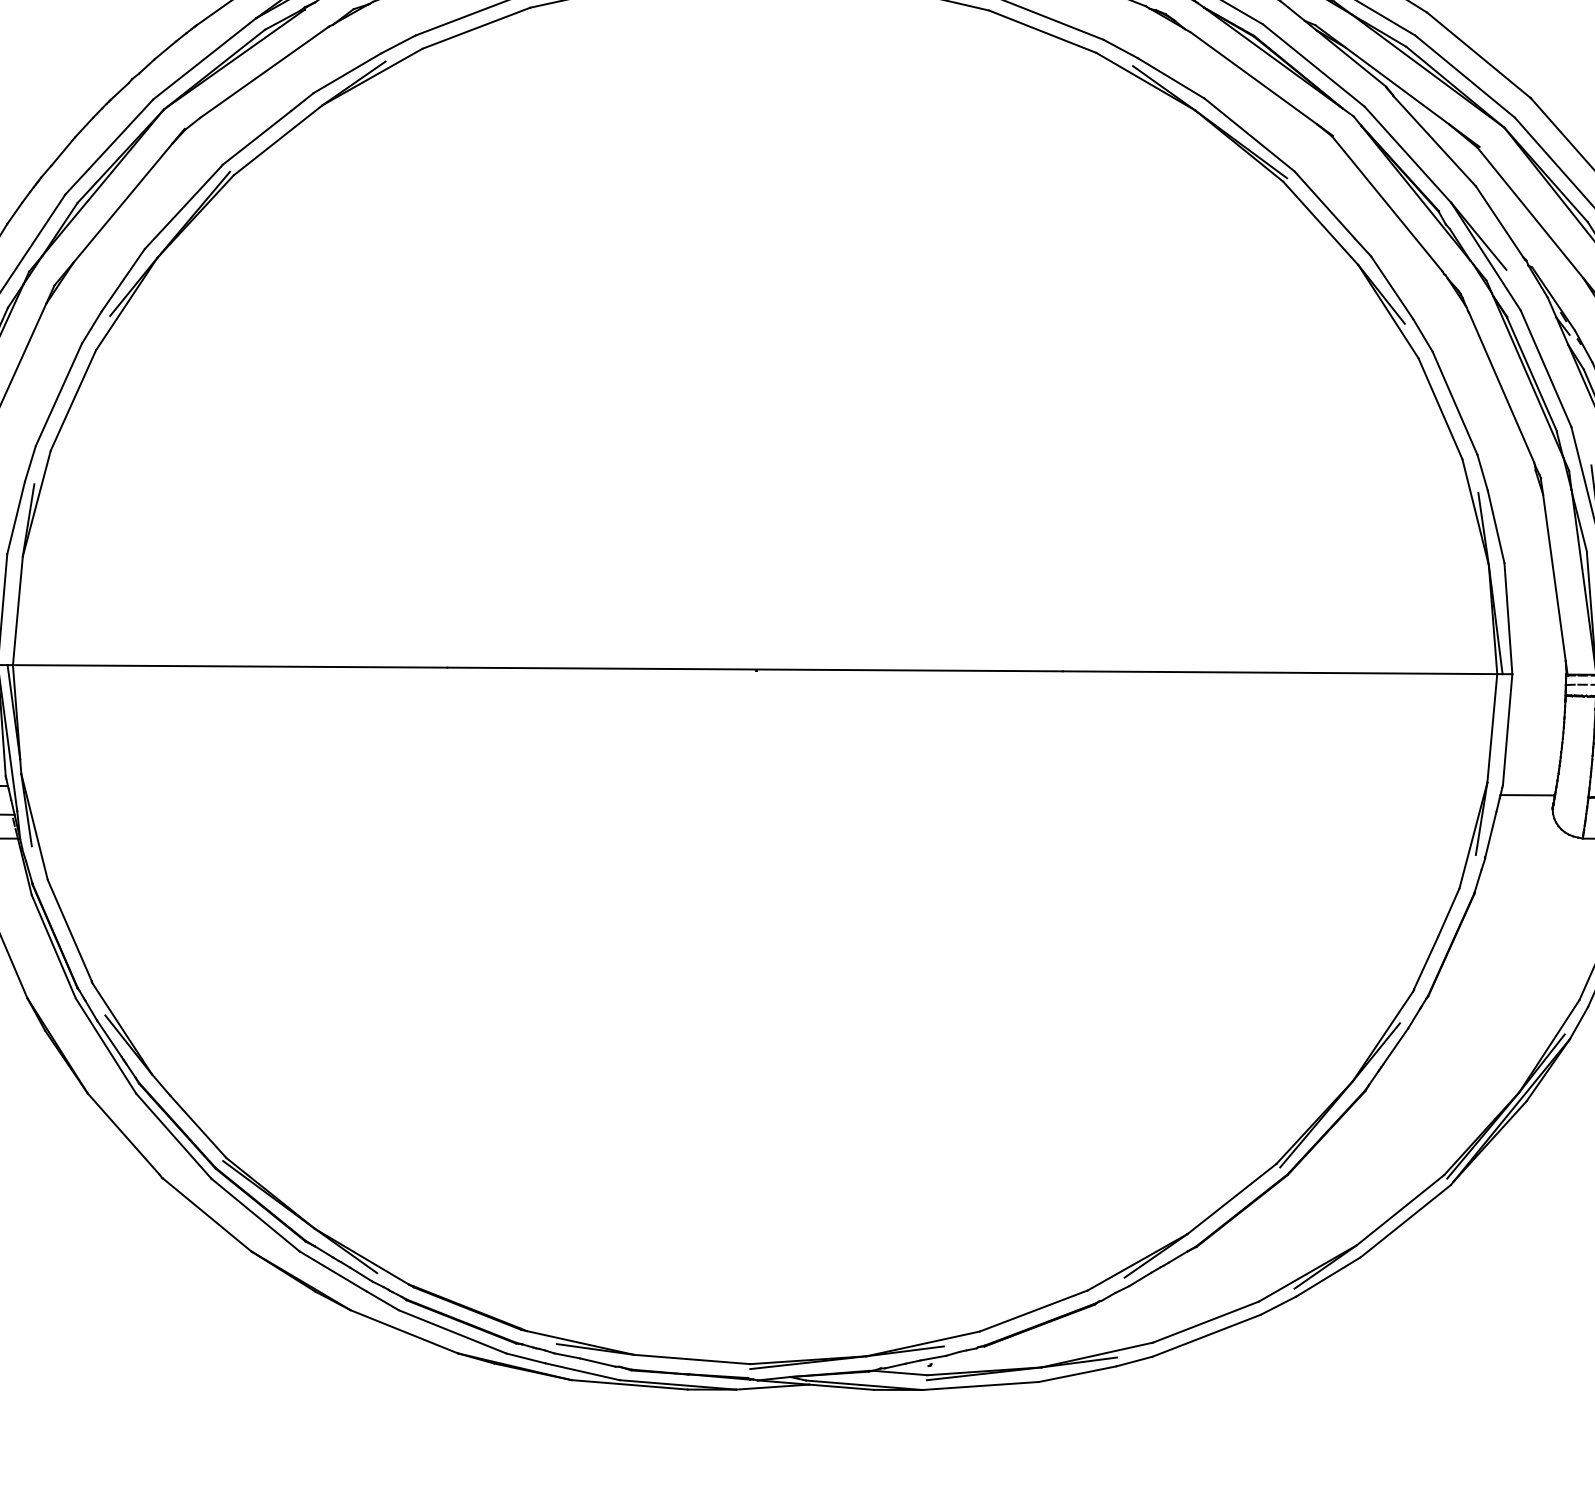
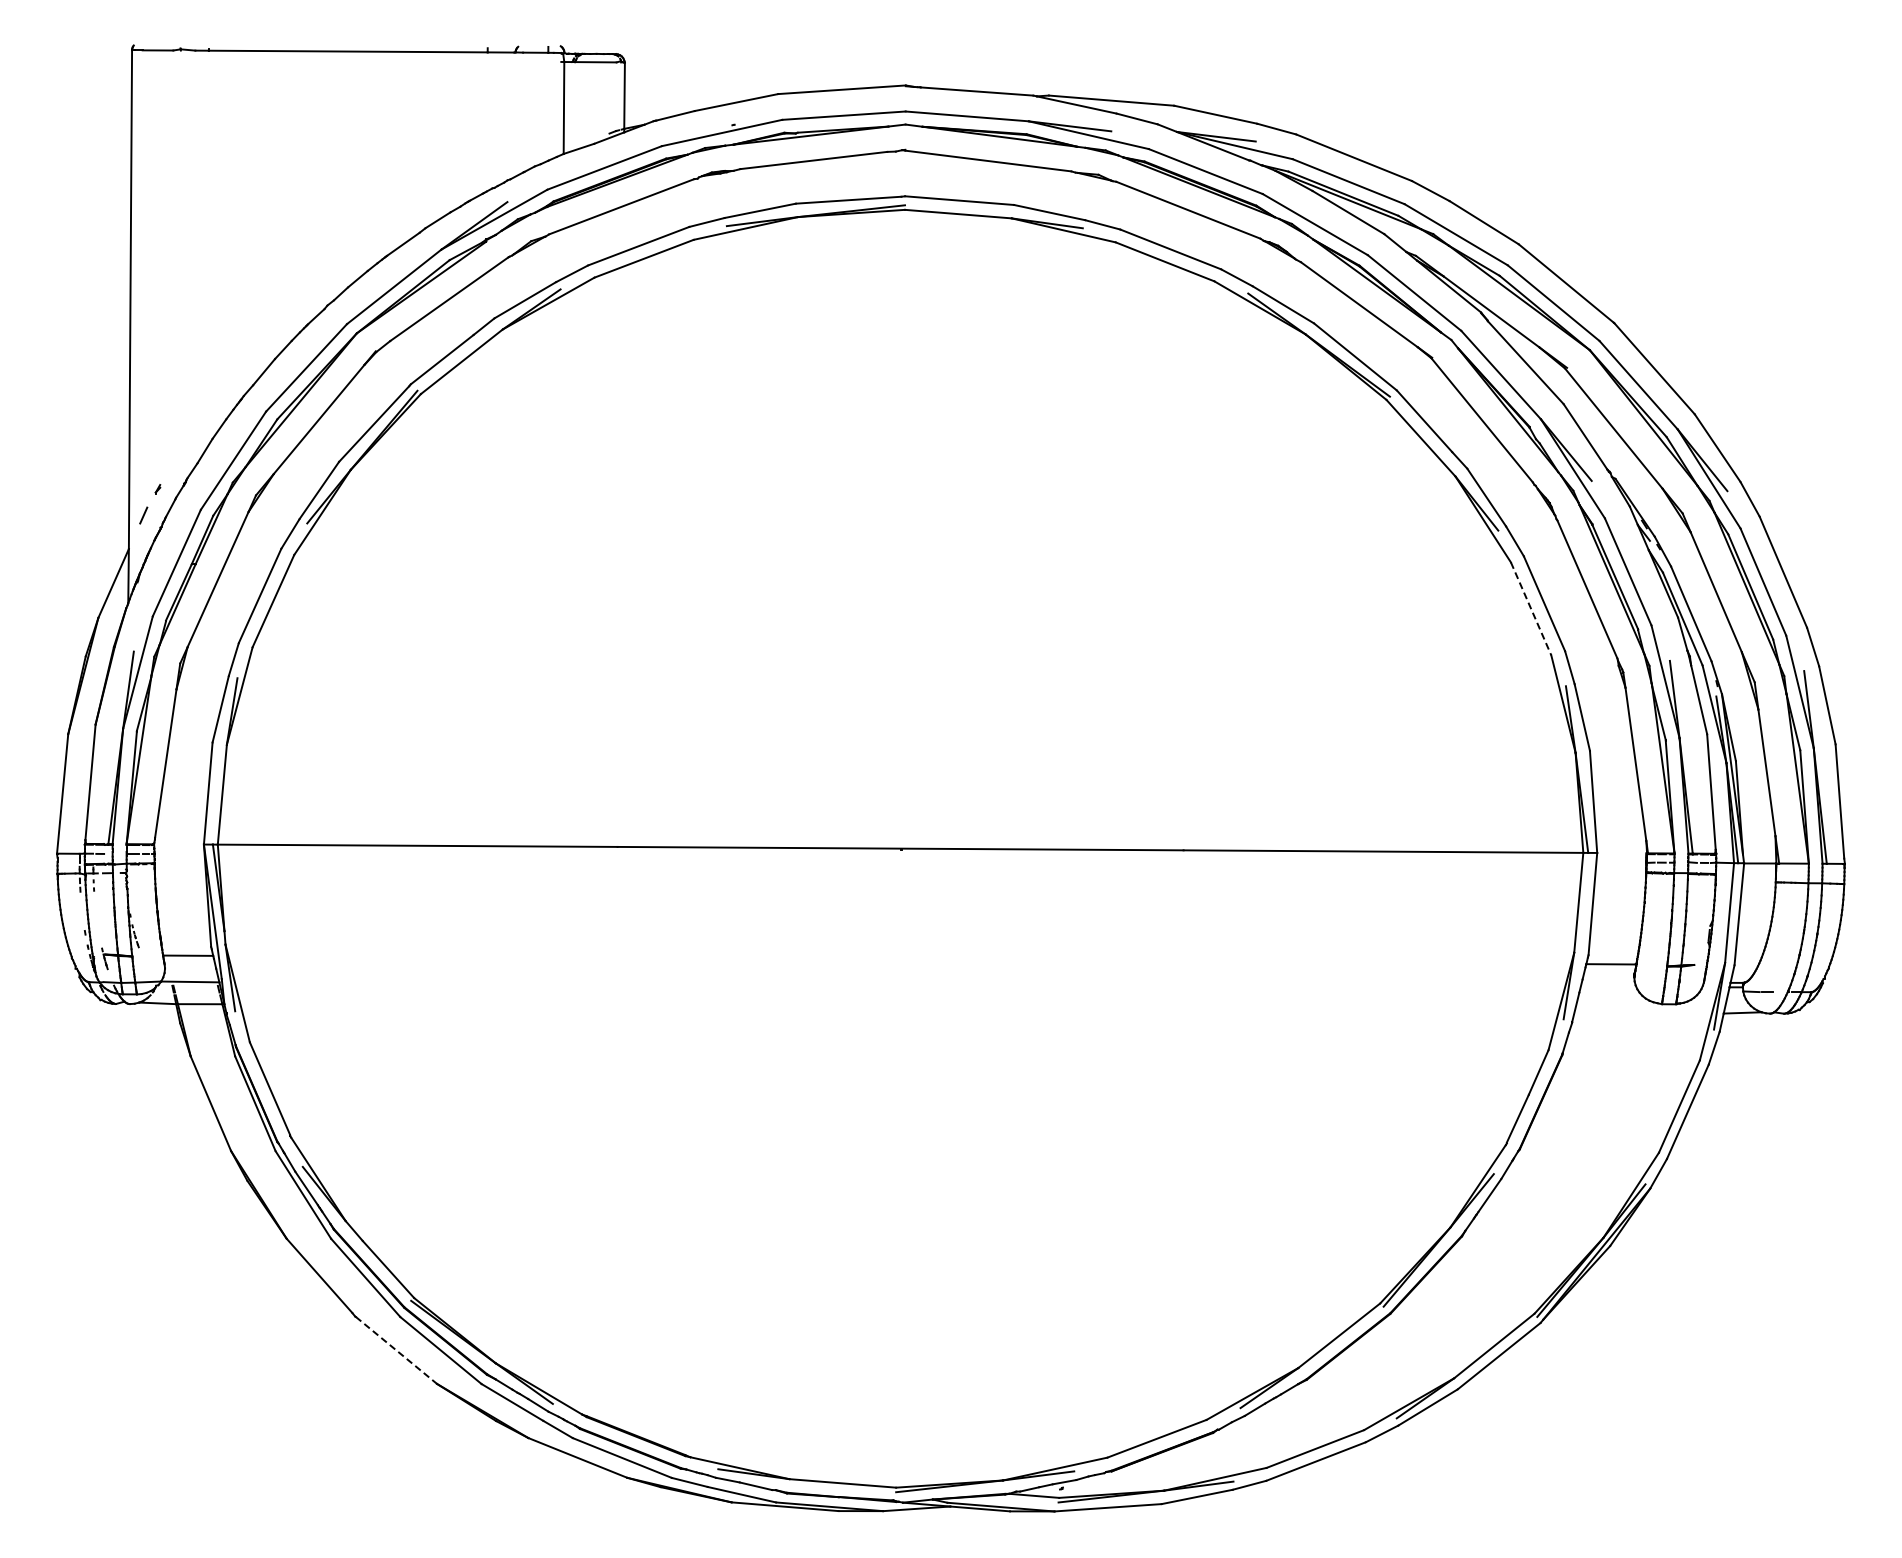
line: (1440, 408) -> (1531, 608), solid -> dashed
line: (207, 1215) -> (396, 1350), solid -> dashed

